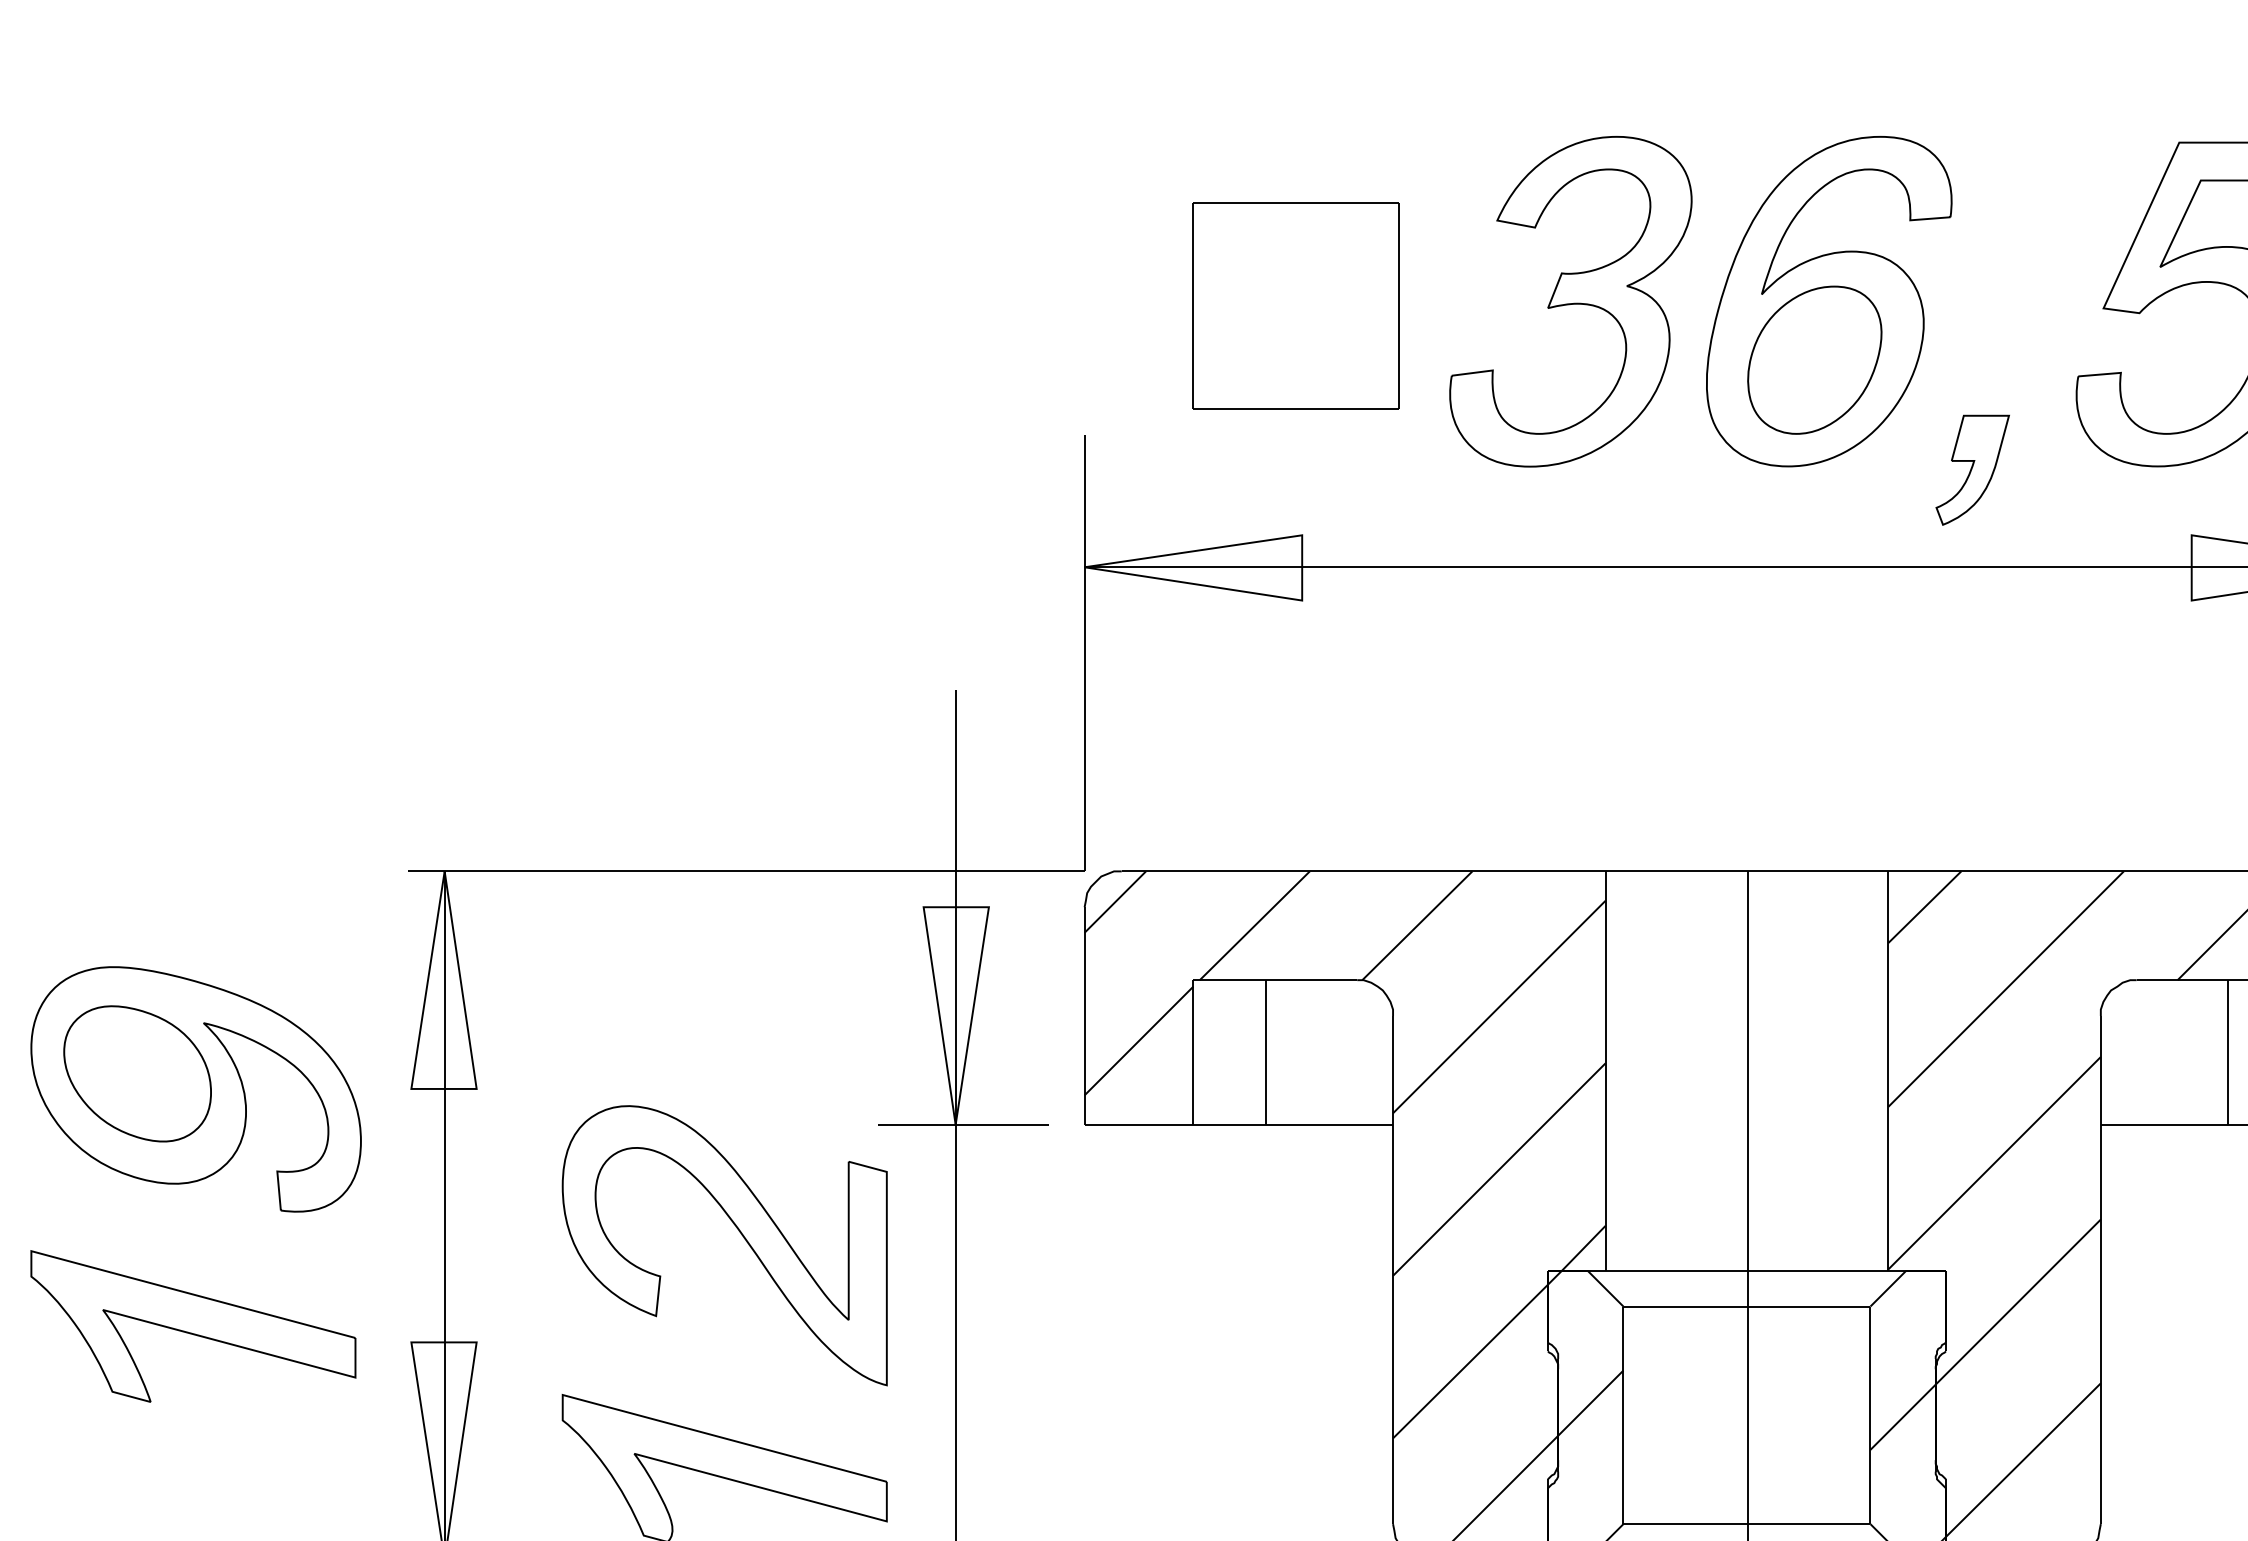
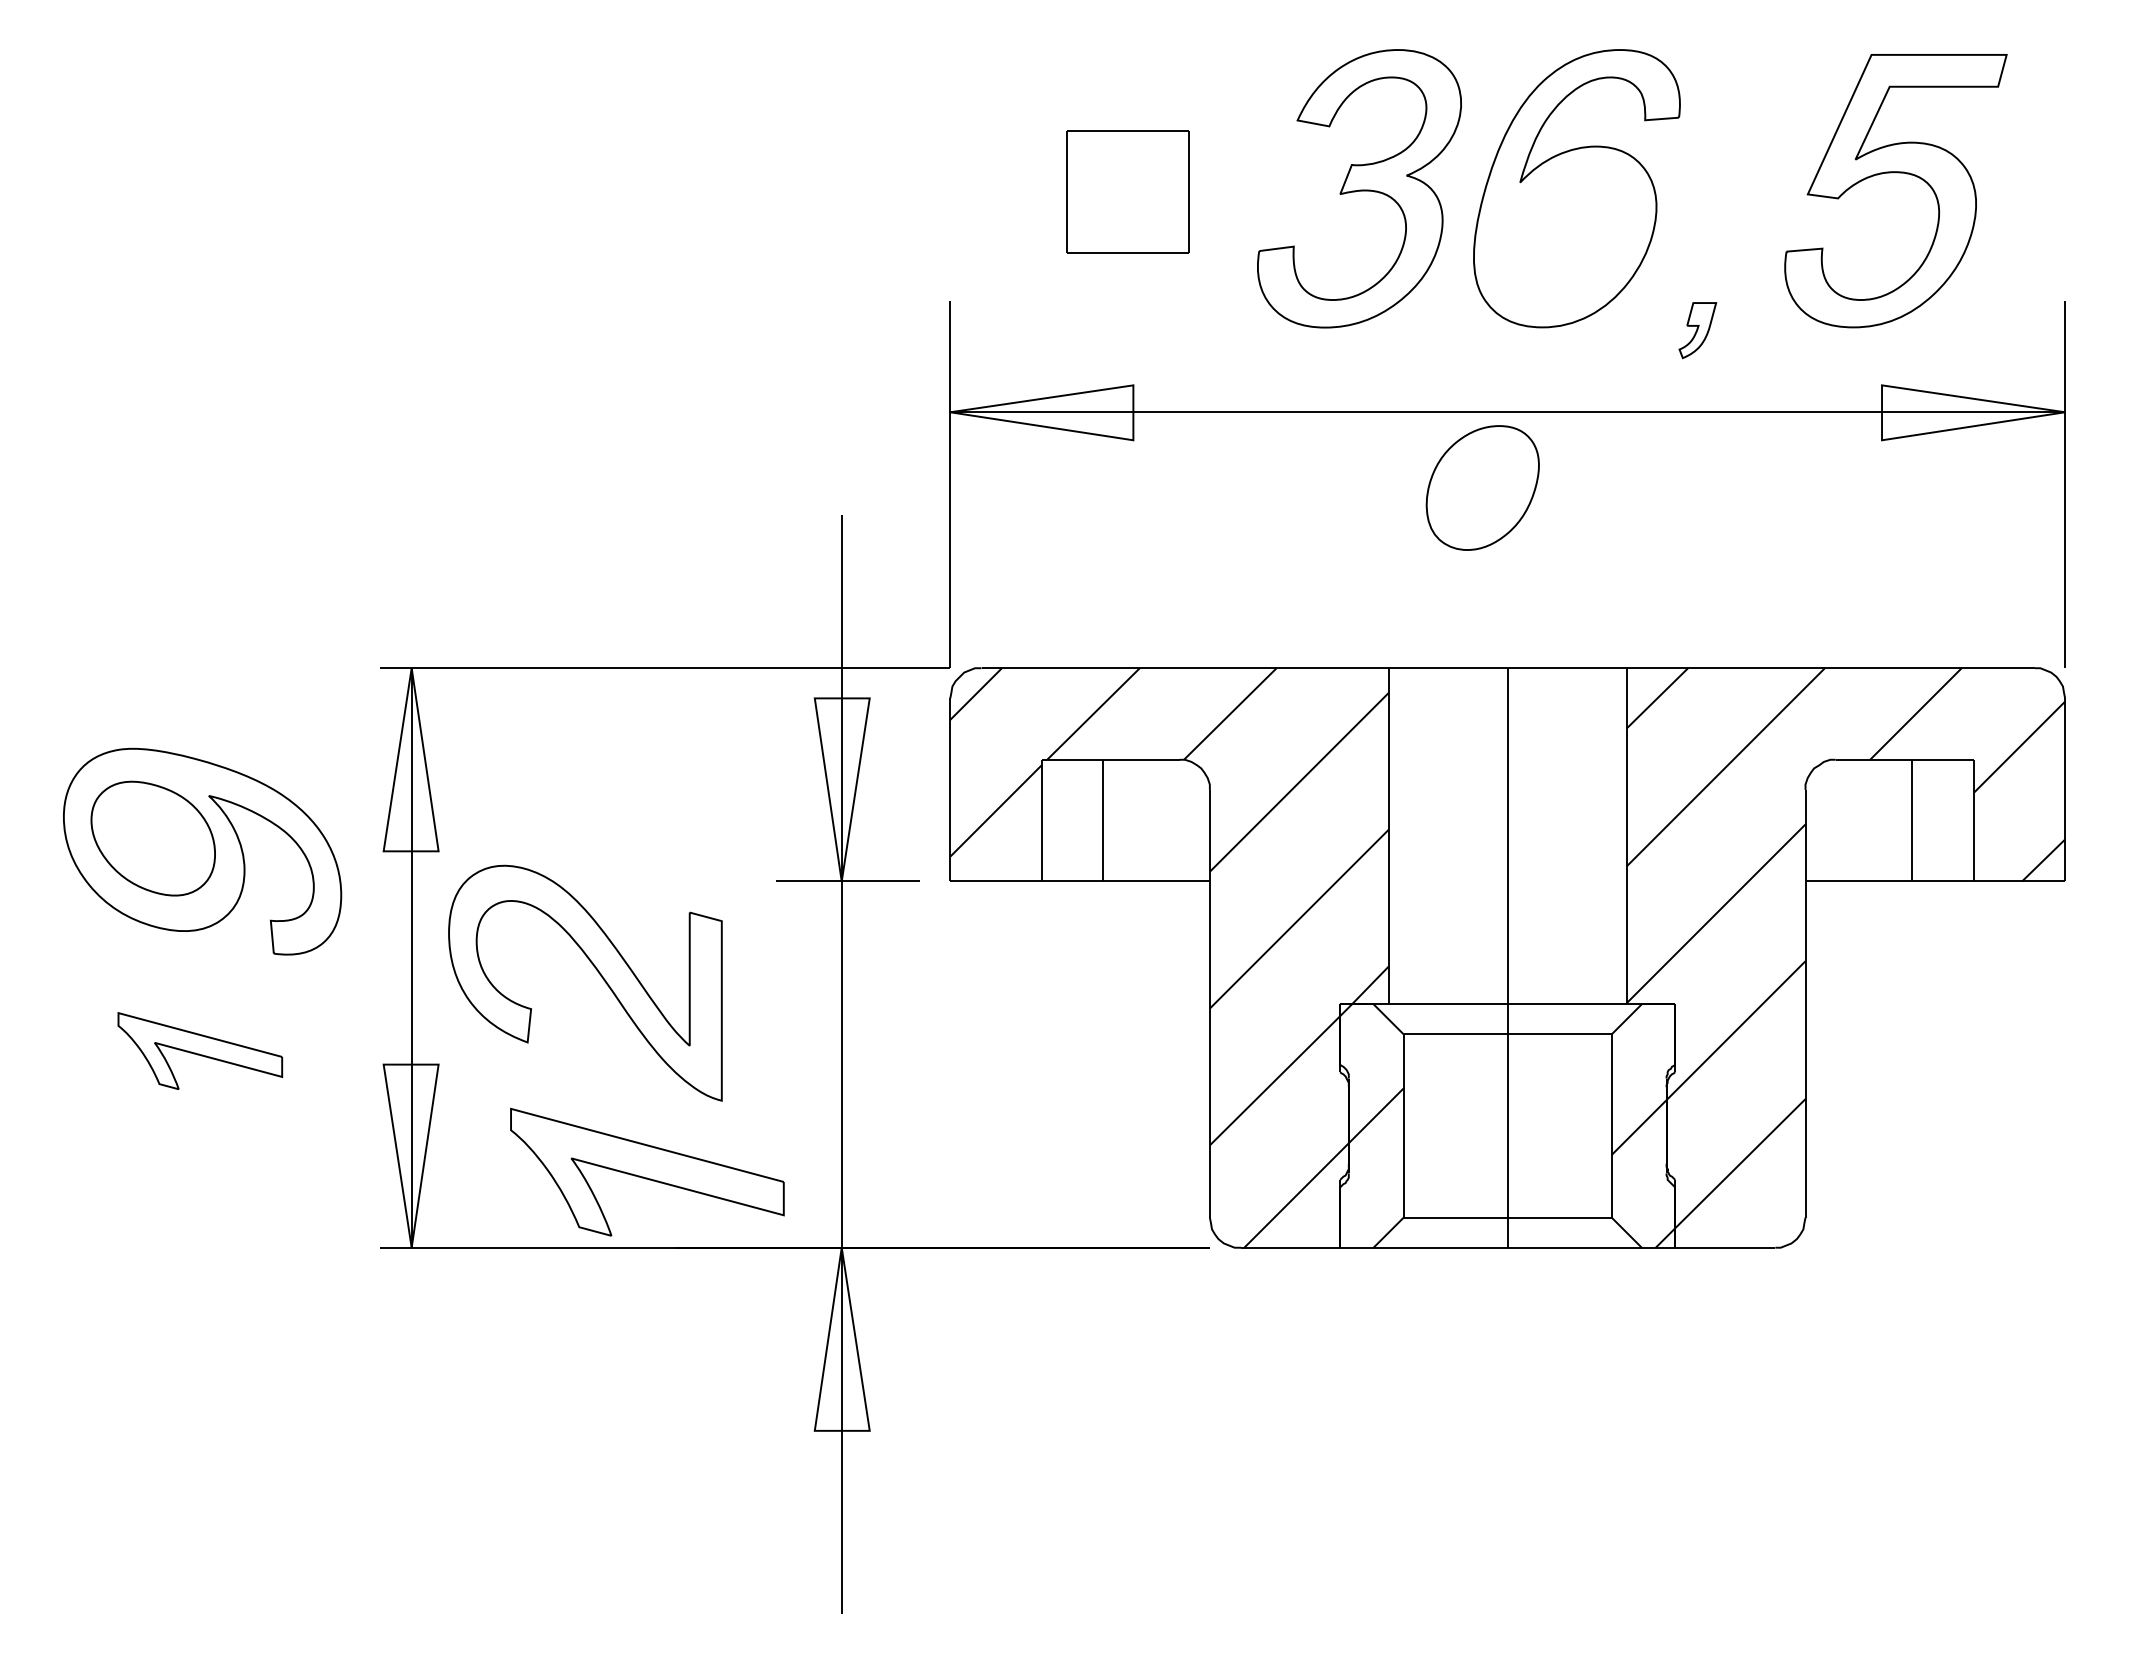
part: (1295, 304) -> (1127, 191), size x0.7
part: (1814, 359) -> (1482, 487), moved
part: (1972, 470) -> (1697, 330), size x0.6
part: (740, 1234) -> (598, 973), moved
part: (193, 1325) -> (200, 1050), size x0.6

